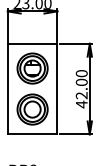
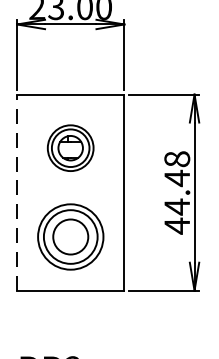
part: (32, 68) -> (70, 148), size x0.7
text: (81, 84) -> (176, 182), 42.00 -> 44.48
line: (7, 88) -> (16, 191), solid -> dashed

